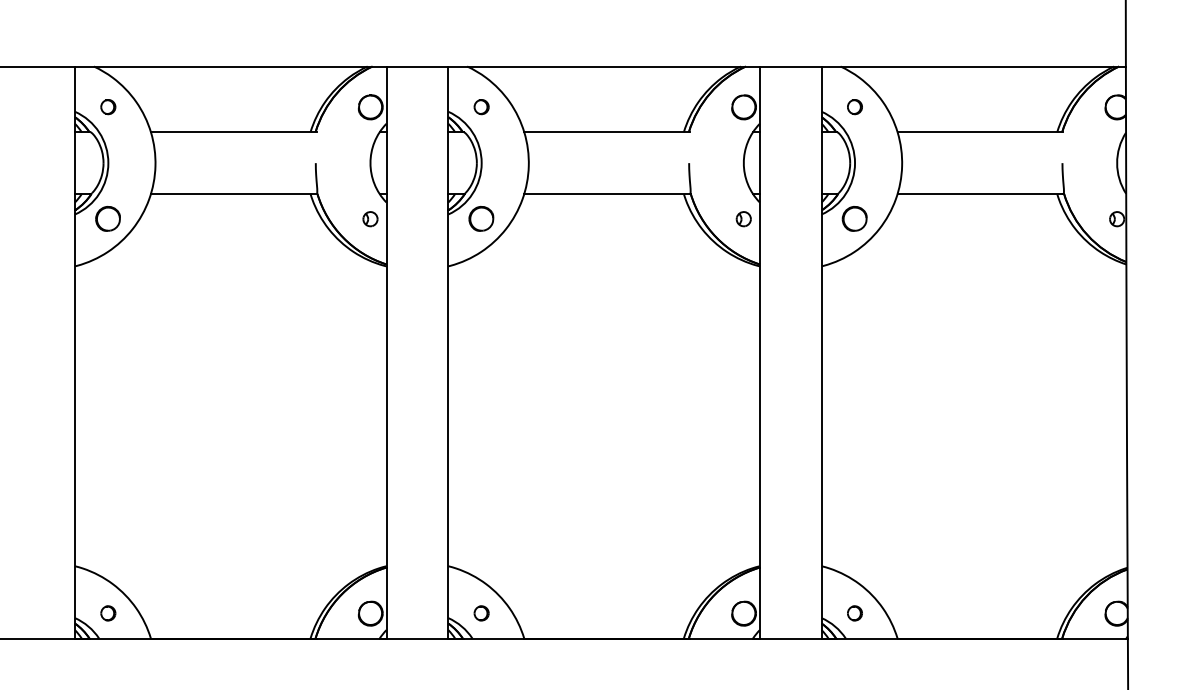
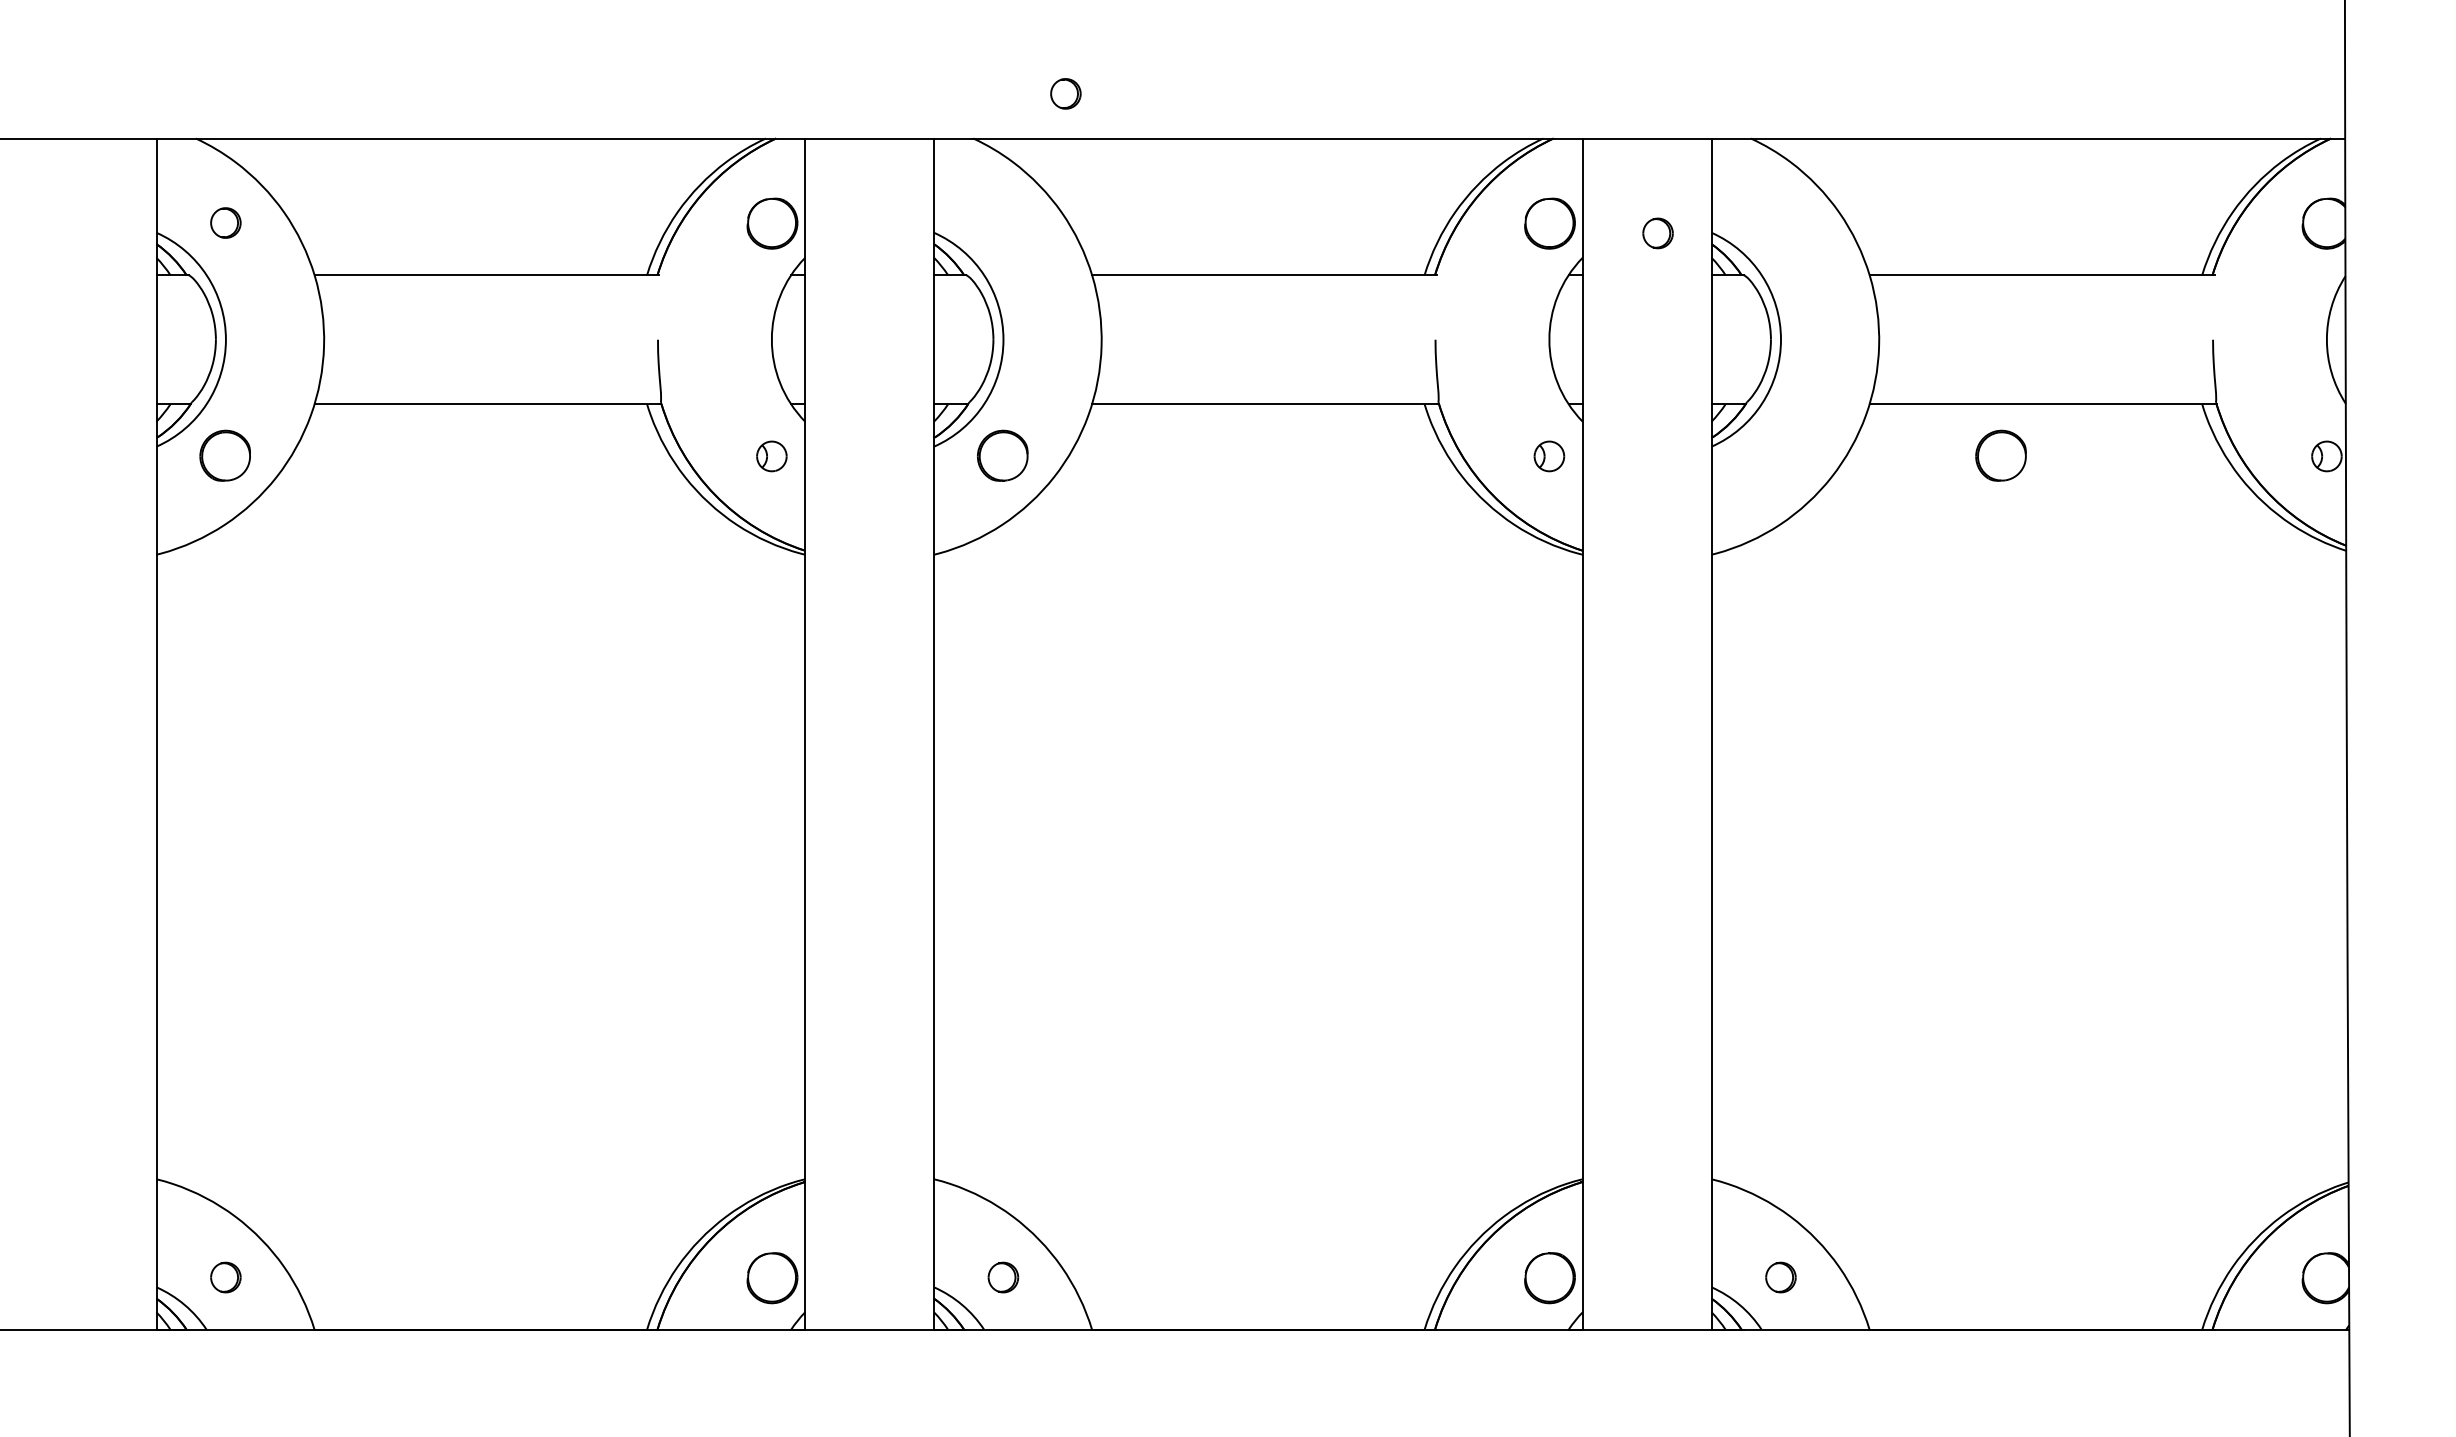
part: (481, 107) -> (1065, 94), moved
part: (854, 107) -> (1657, 234), moved
part: (854, 218) -> (2000, 455), moved

